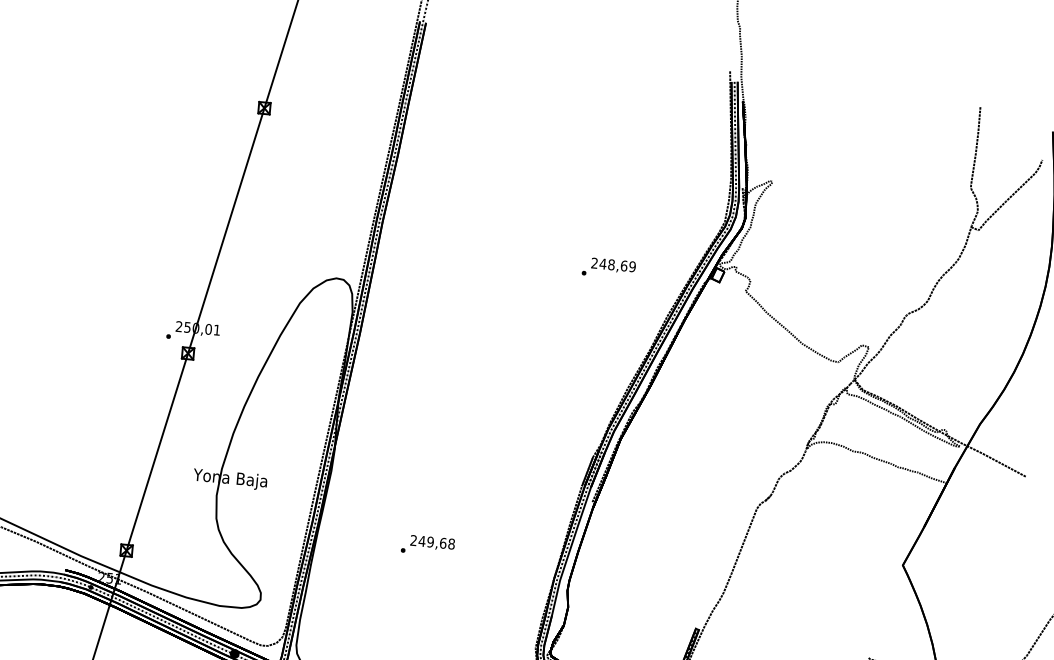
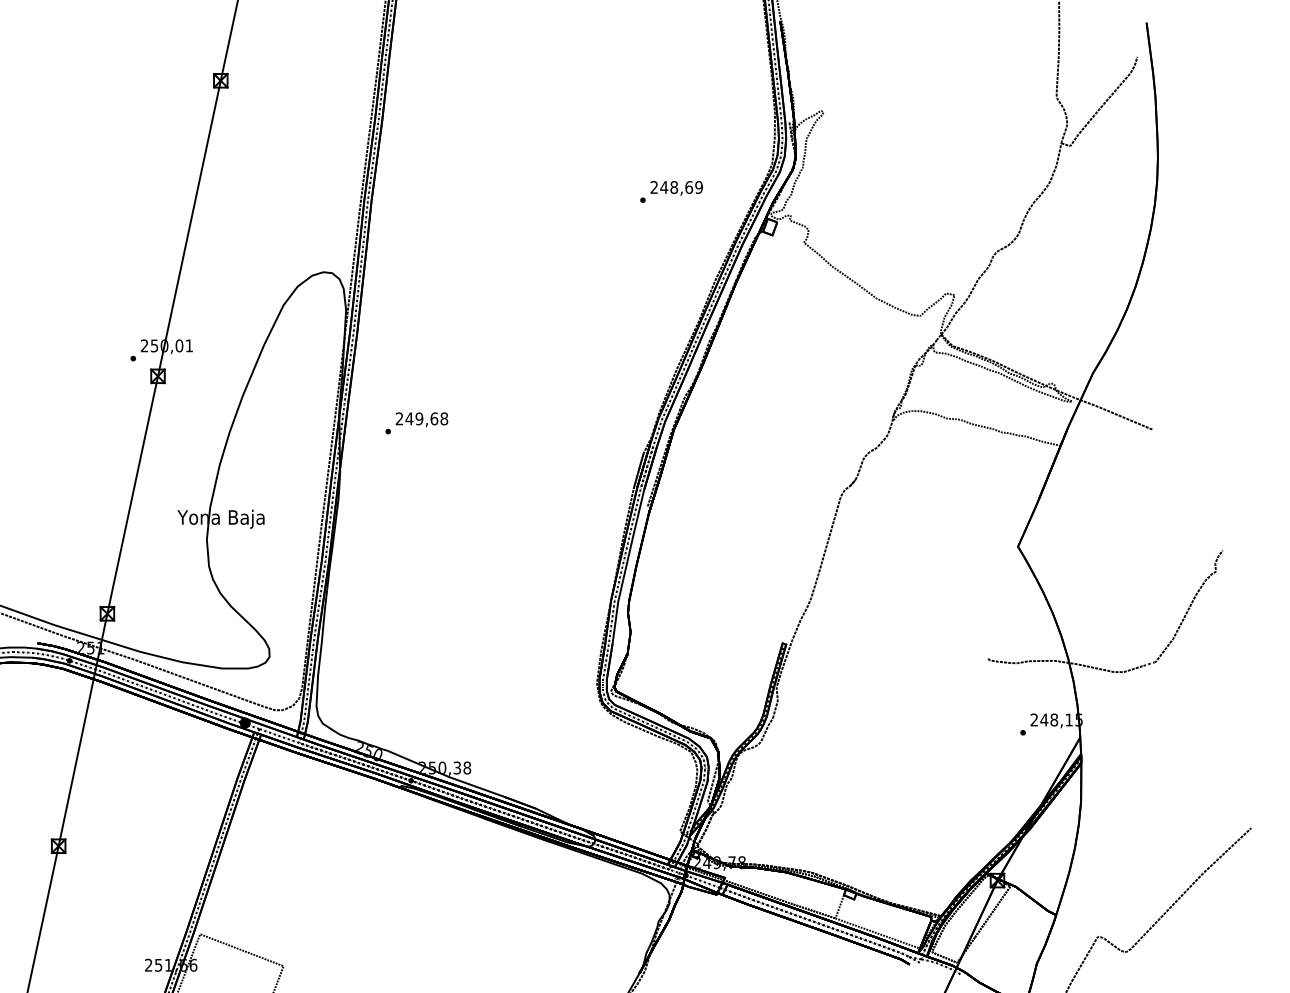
text: (608, 268) -> (671, 191), moved
text: (427, 545) -> (416, 423), moved

